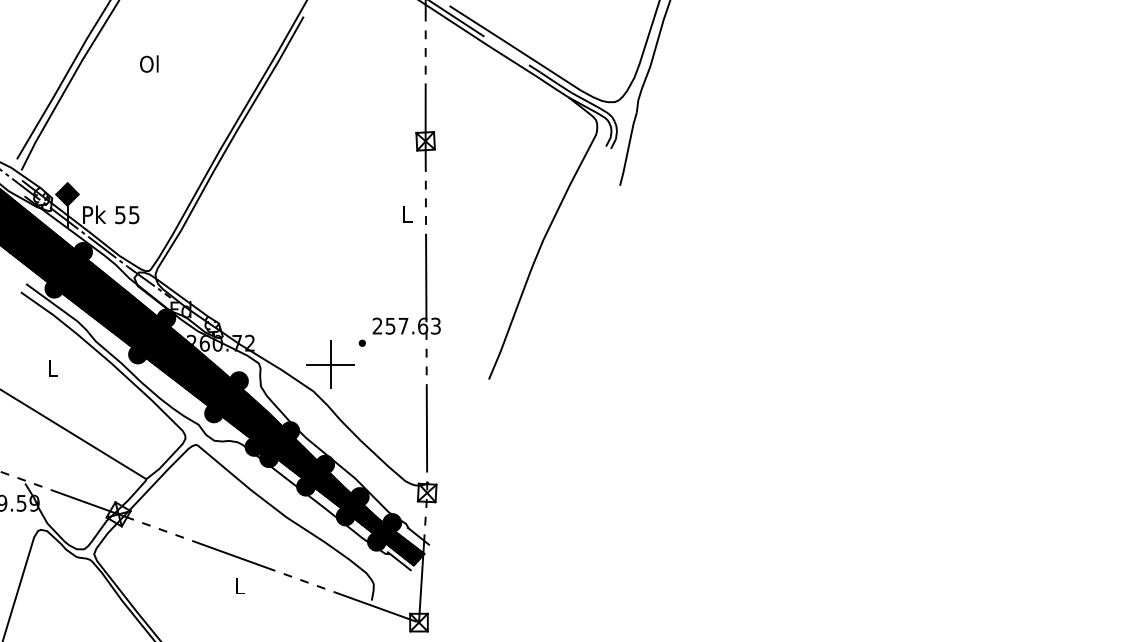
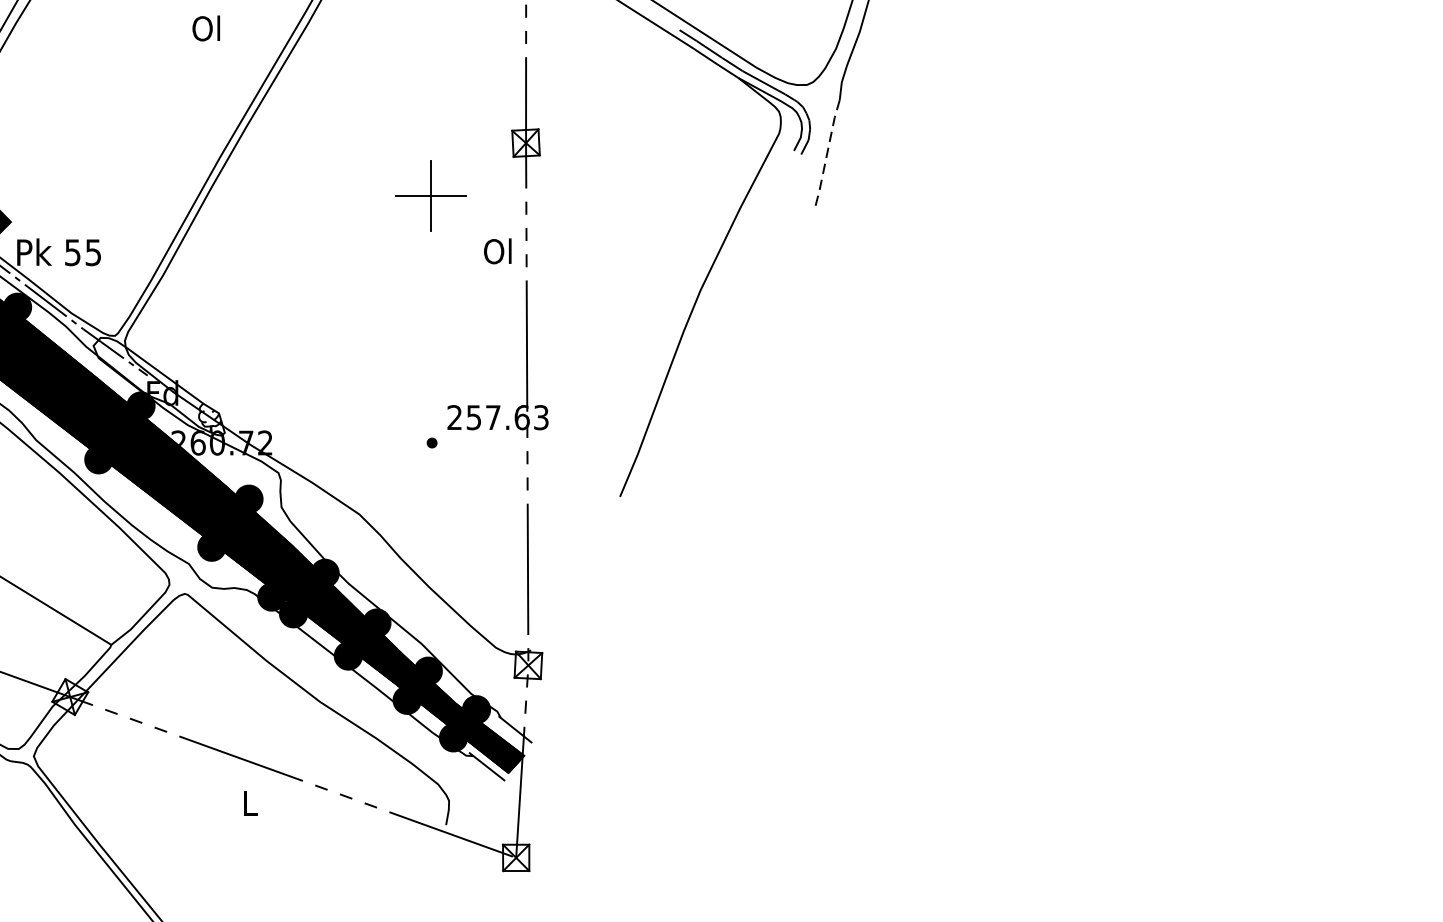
text: (149, 63) -> (206, 27), moved
line: (628, 149) -> (827, 155), solid -> dashed
text: (406, 213) -> (497, 250), L -> Ol
part: (330, 364) -> (430, 195), moved

